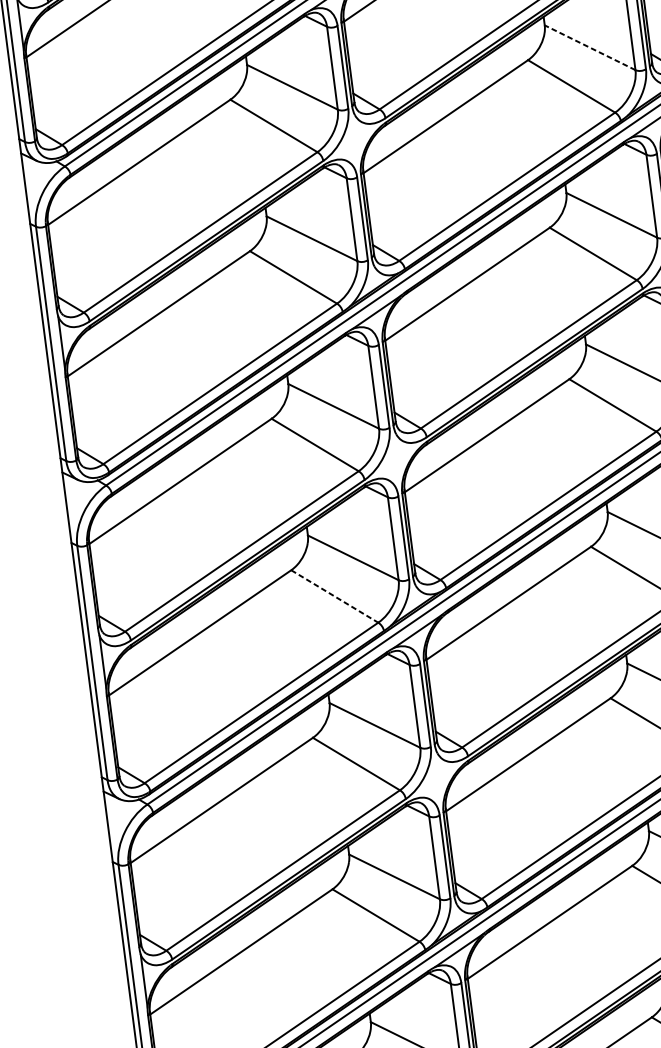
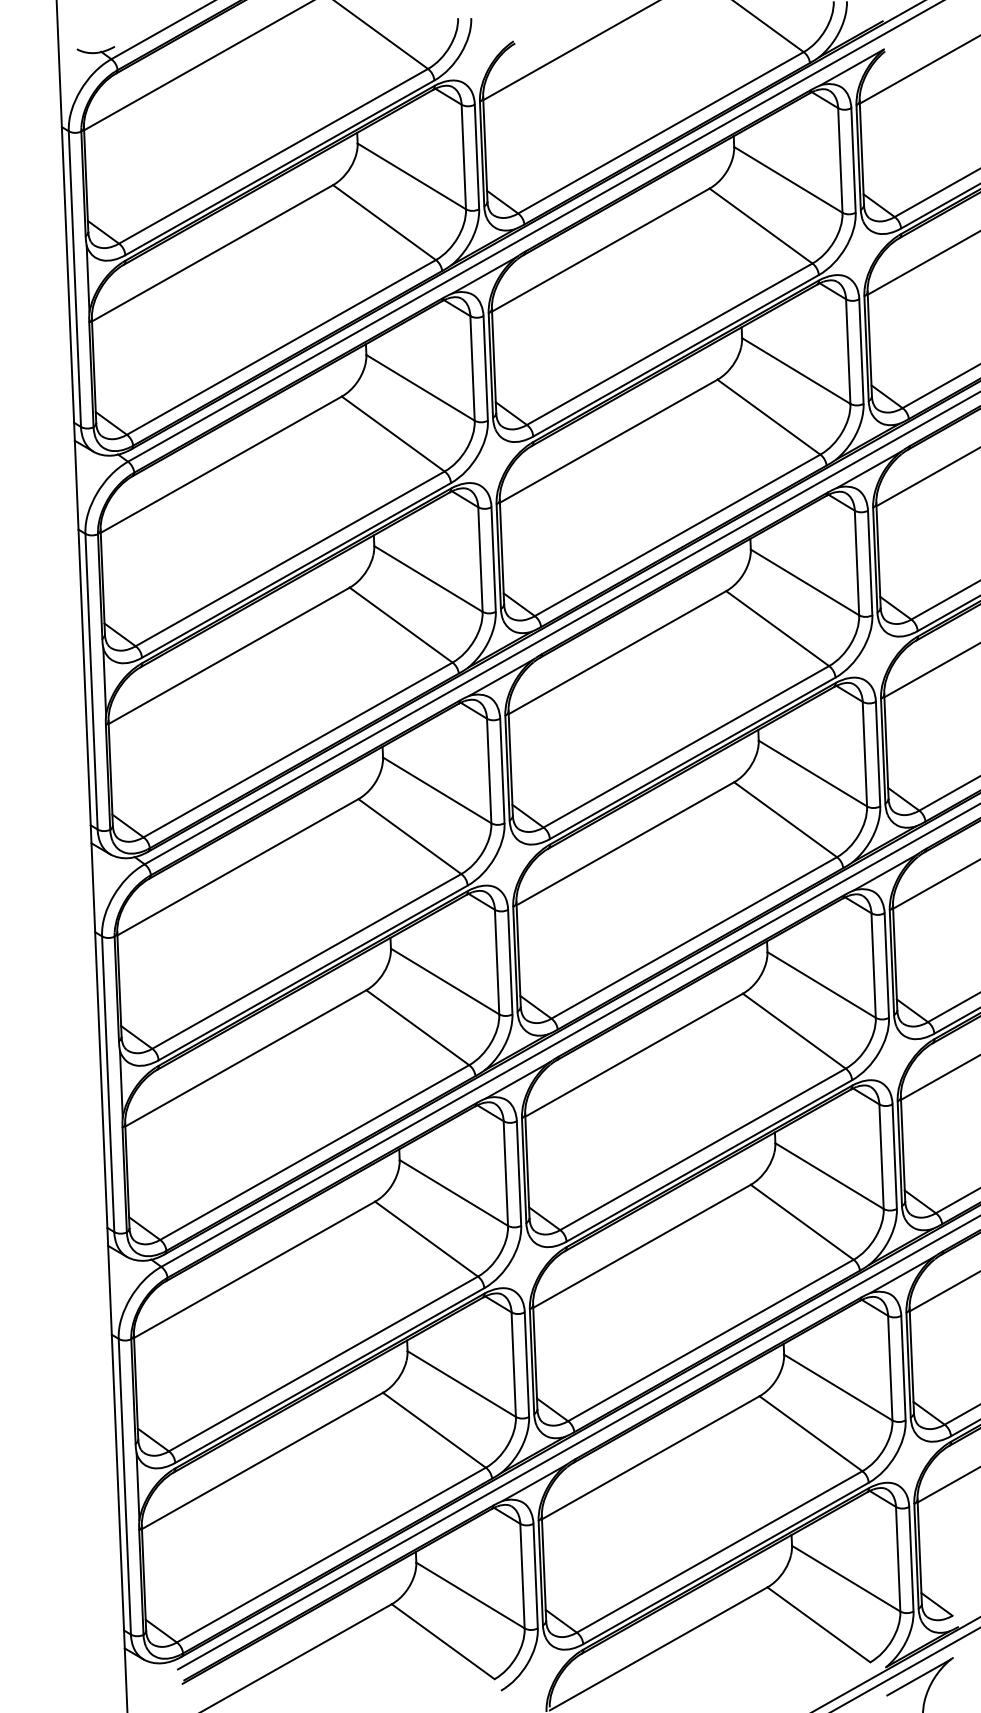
line: (589, 47) -> (795, 370), dashed -> solid
line: (334, 596) -> (417, 1027), dashed -> solid

